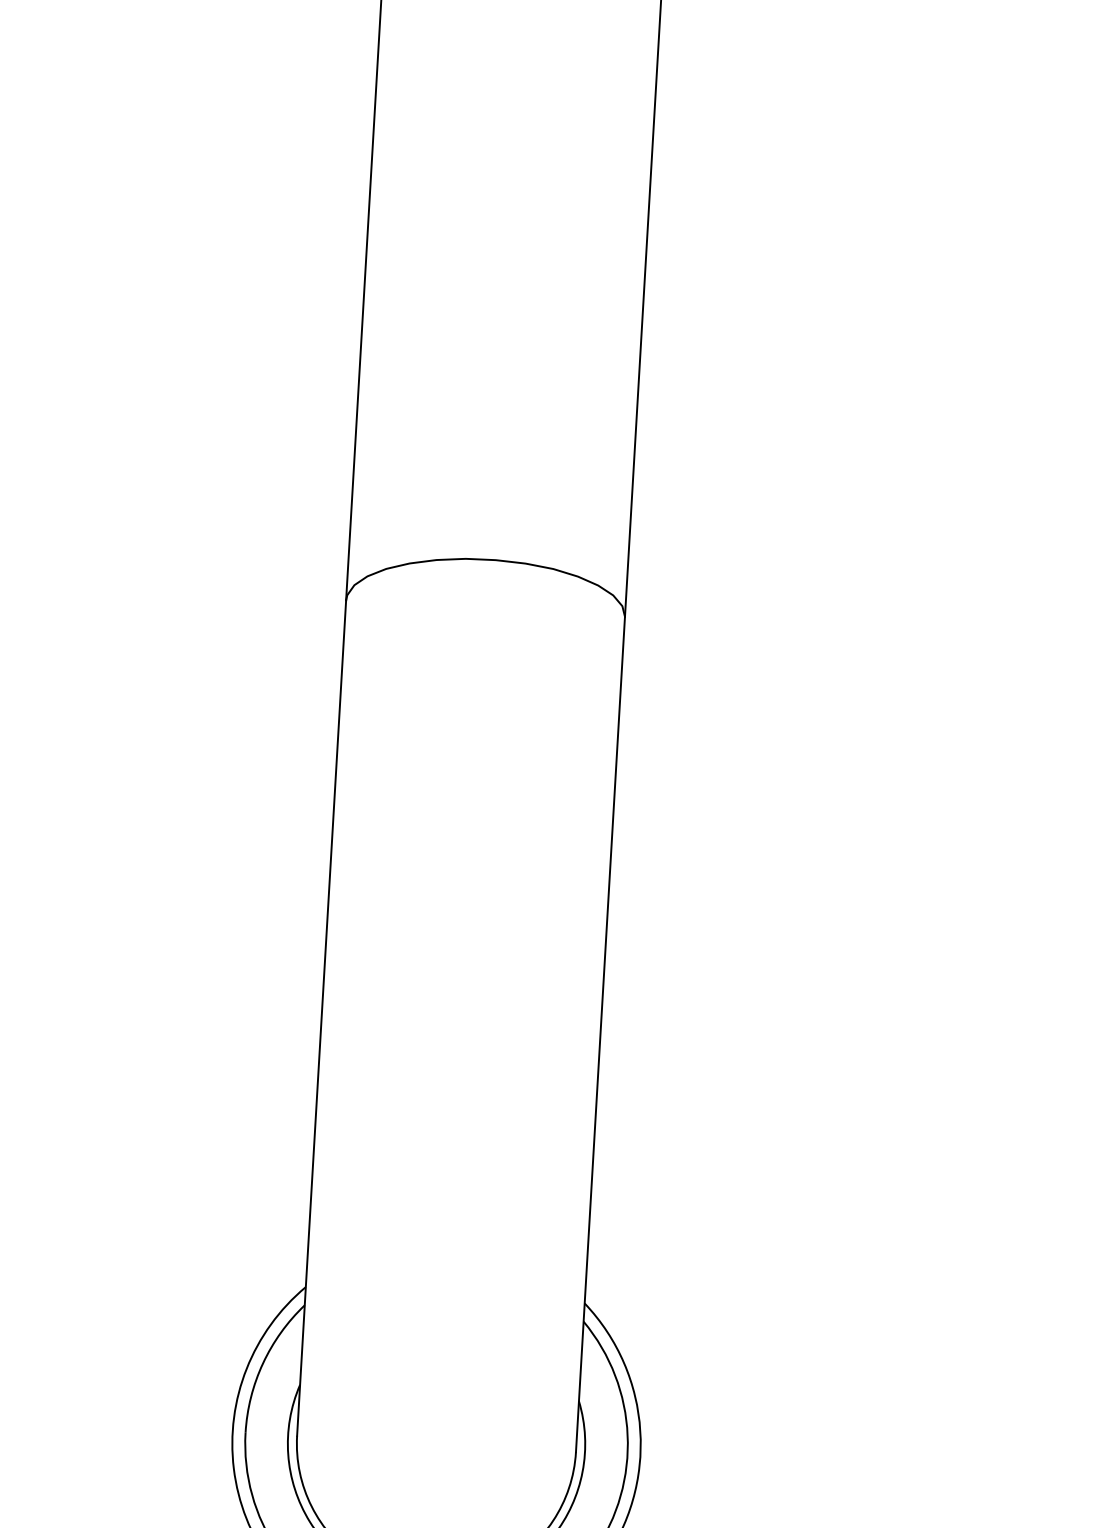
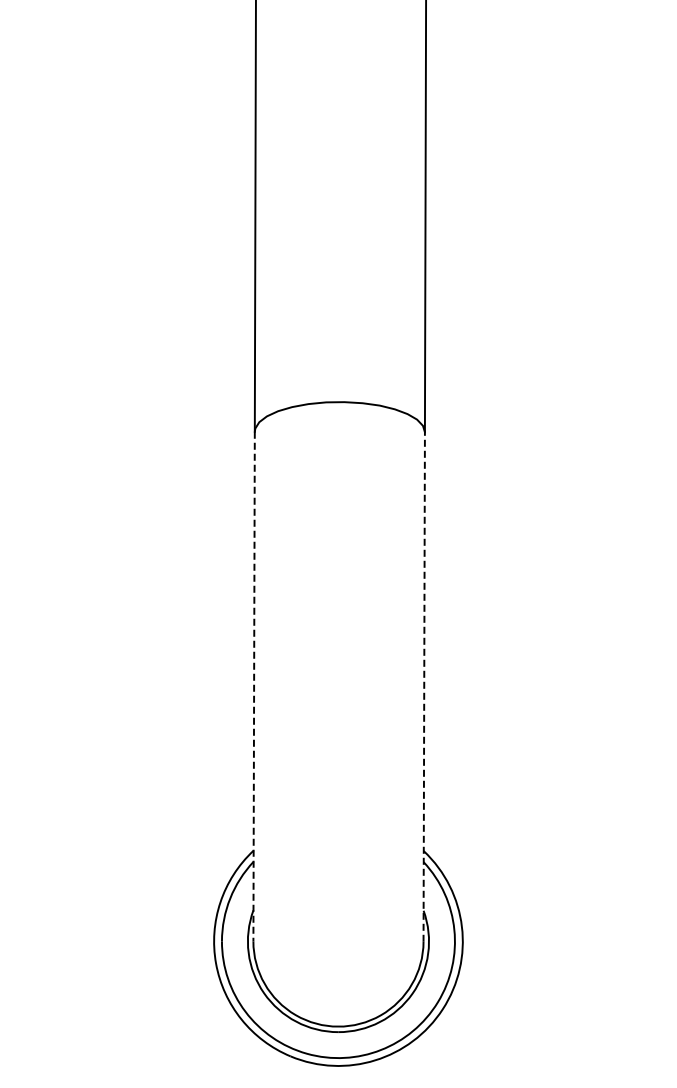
line: (322, 1018) -> (254, 686), solid -> dashed
line: (600, 1035) -> (424, 687), solid -> dashed

